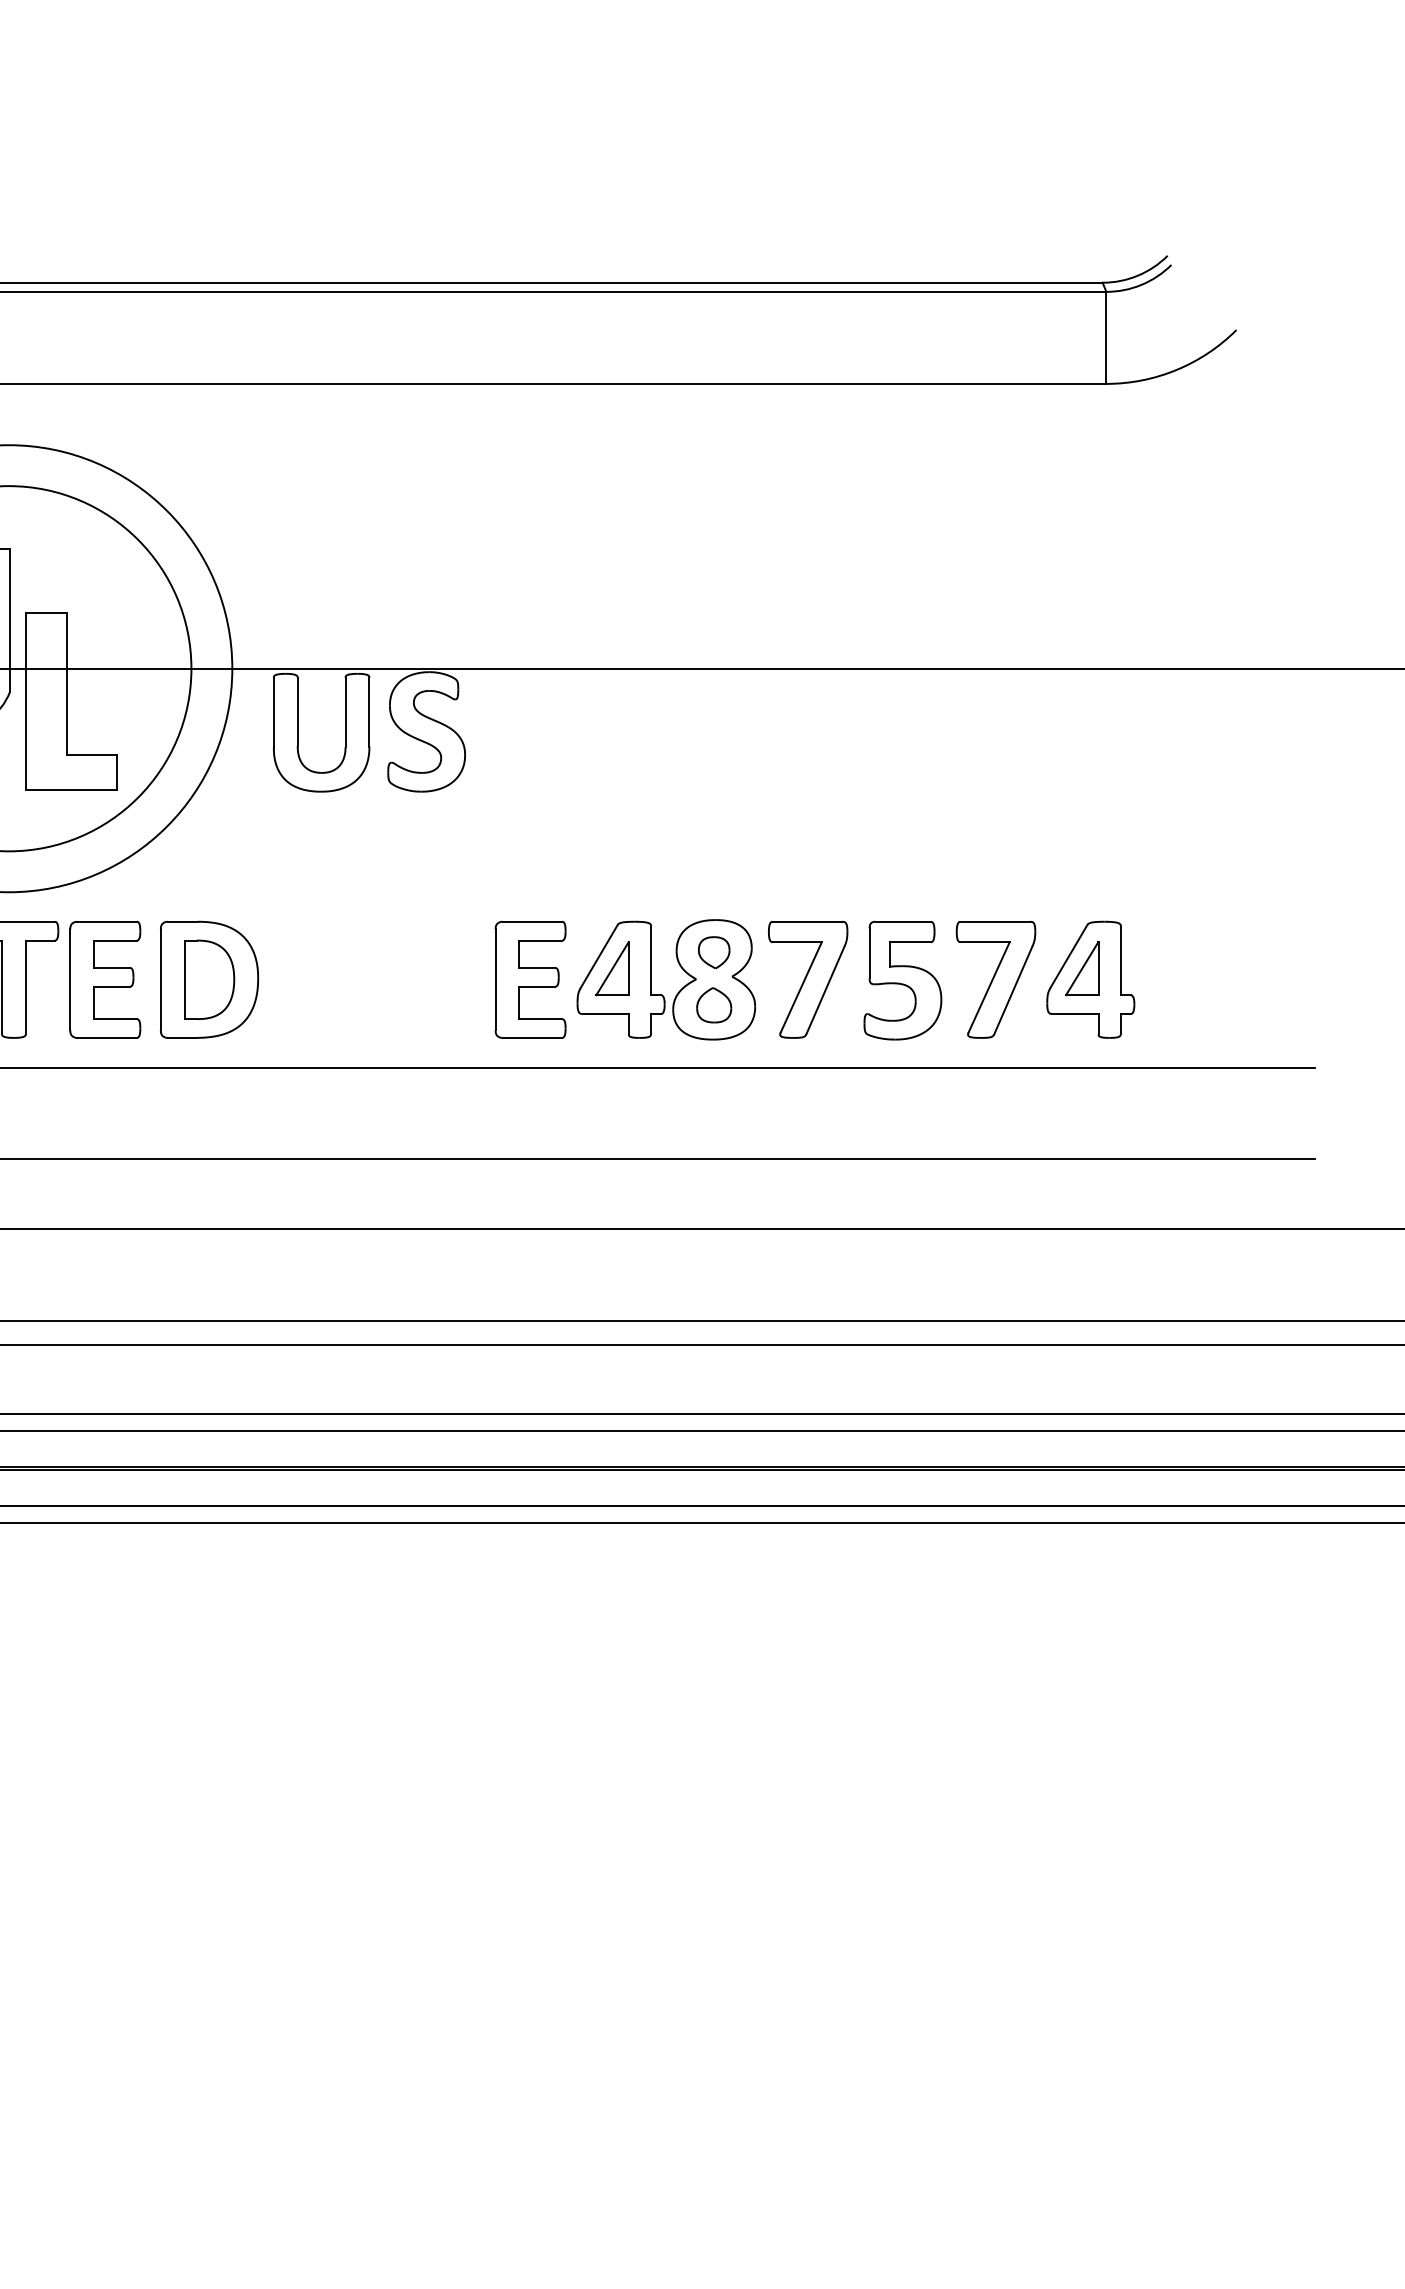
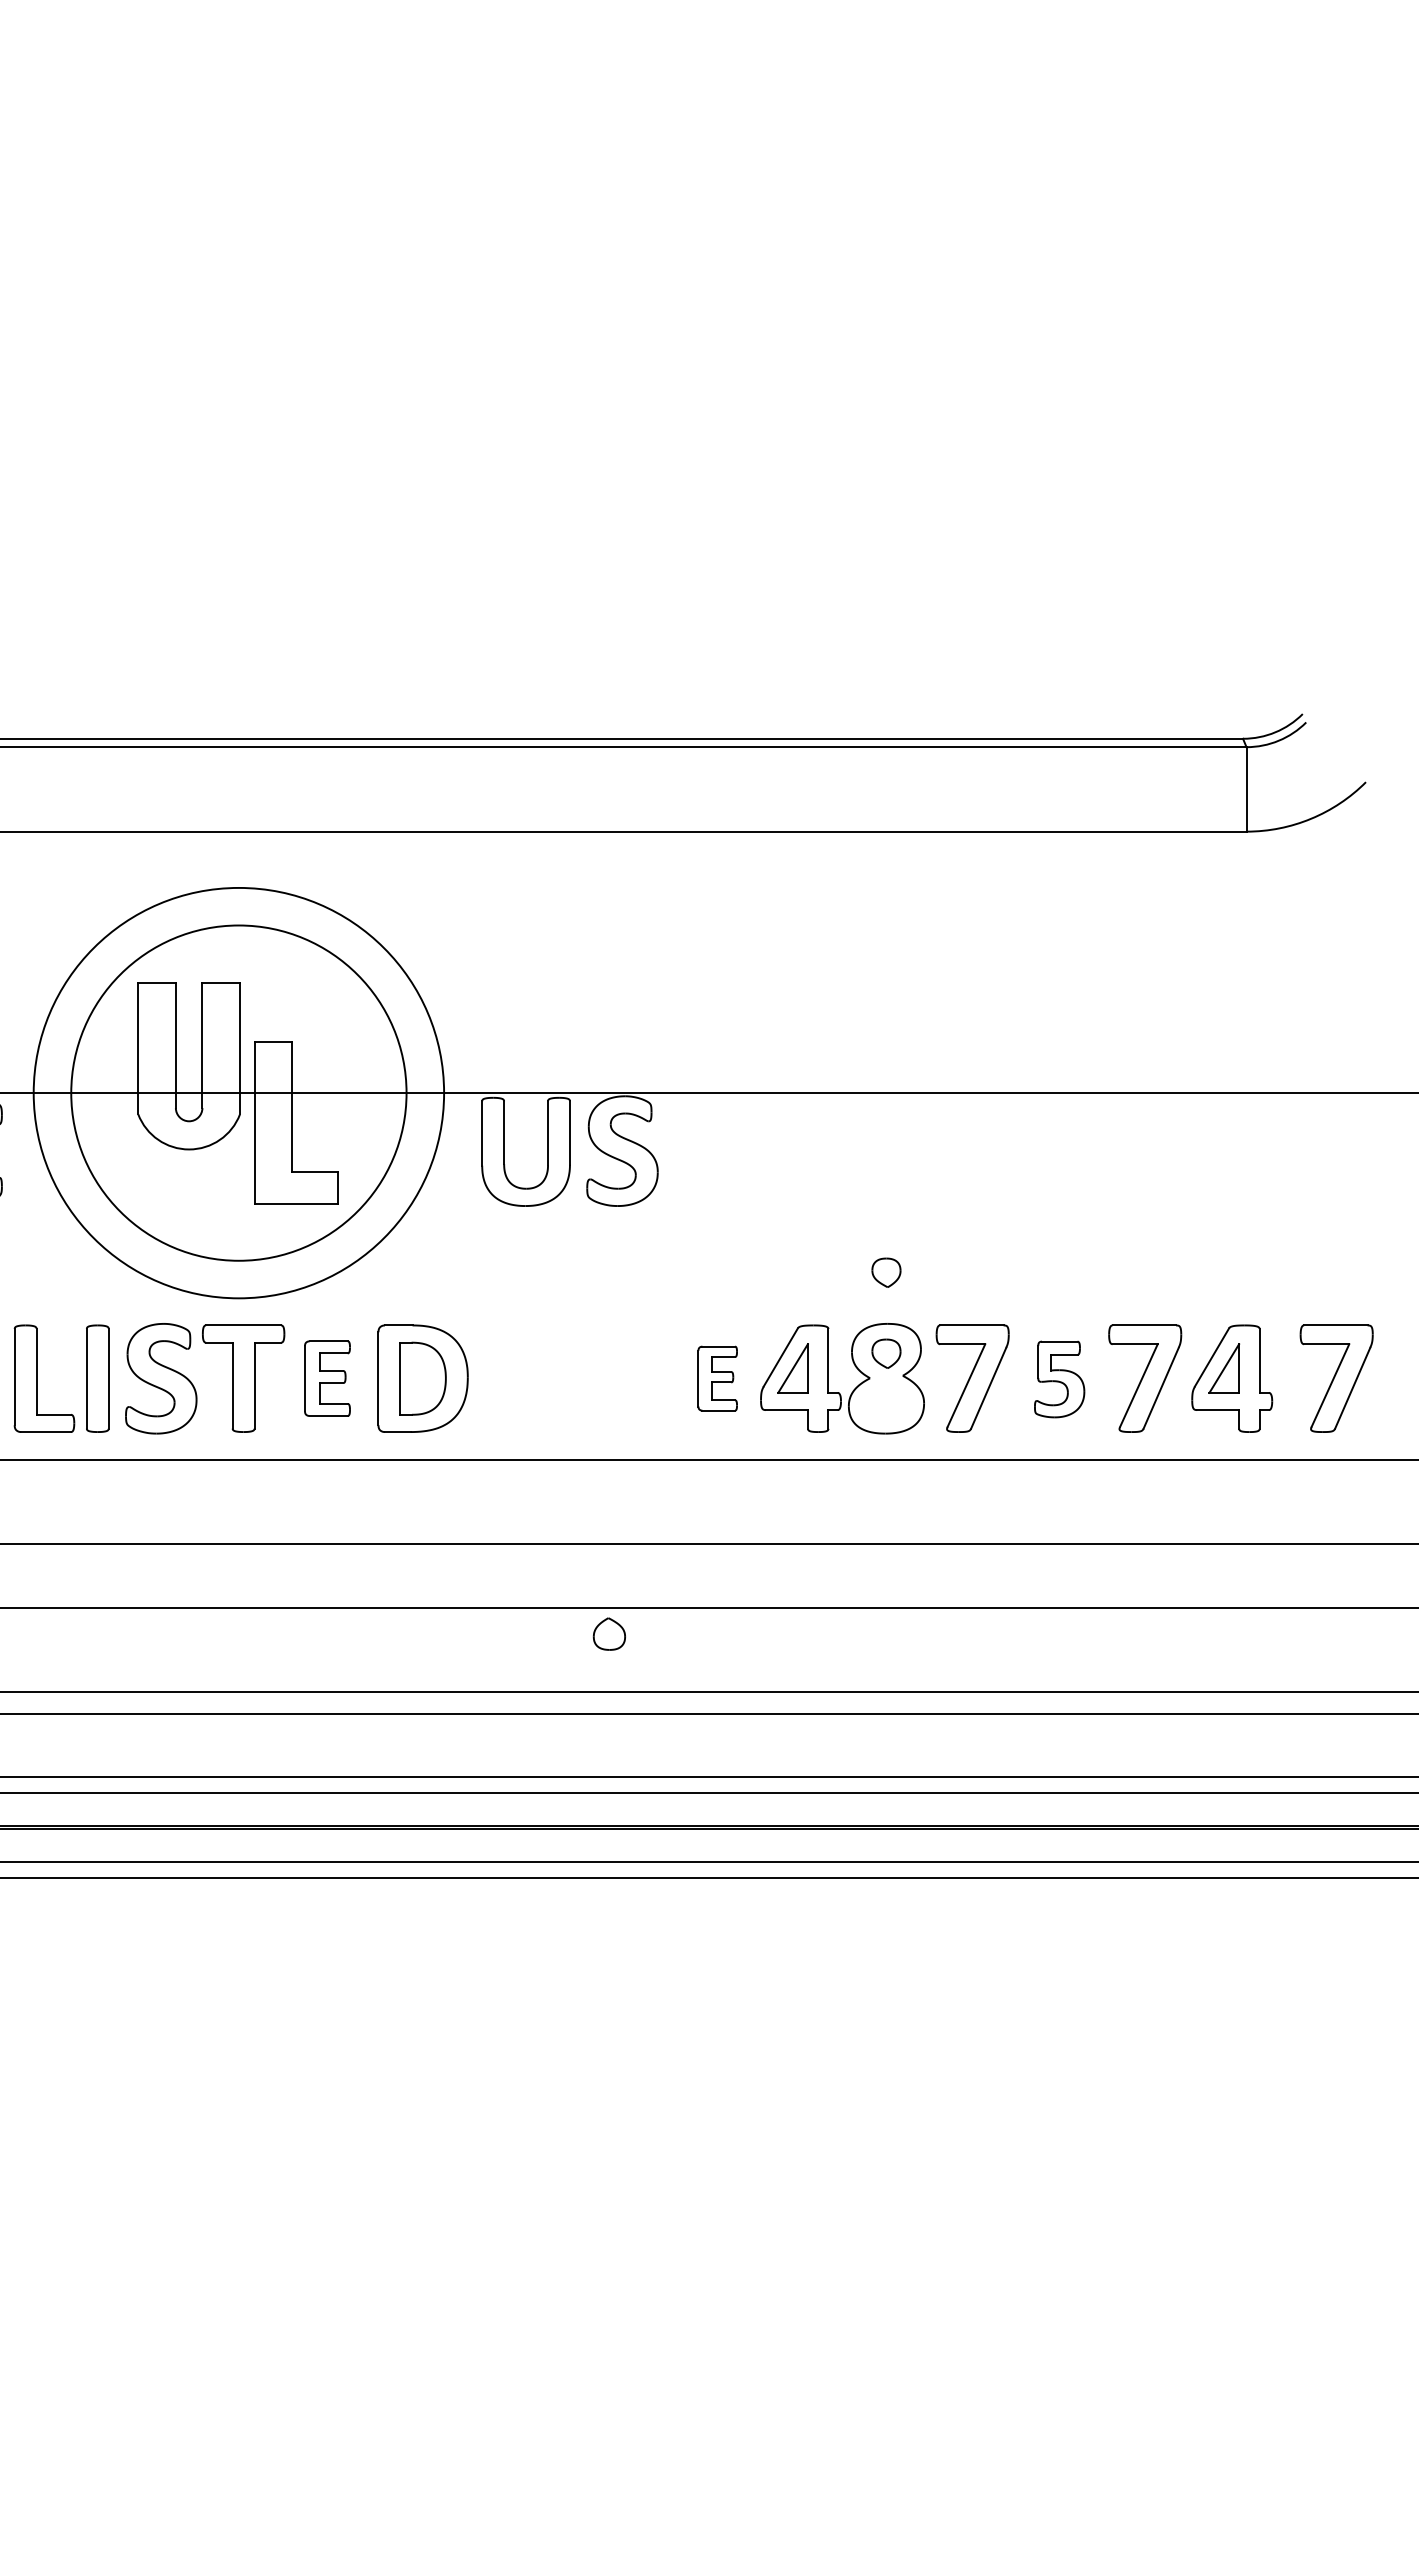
part: (714, 864) -> (886, 1272), added
part: (105, 979) -> (327, 1378), size x0.7
part: (530, 979) -> (717, 1378), size x0.6
part: (1204, 979) -> (1336, 1378), added
part: (902, 980) -> (1059, 1379), size x0.7
part: (713, 1004) -> (608, 1633), moved

